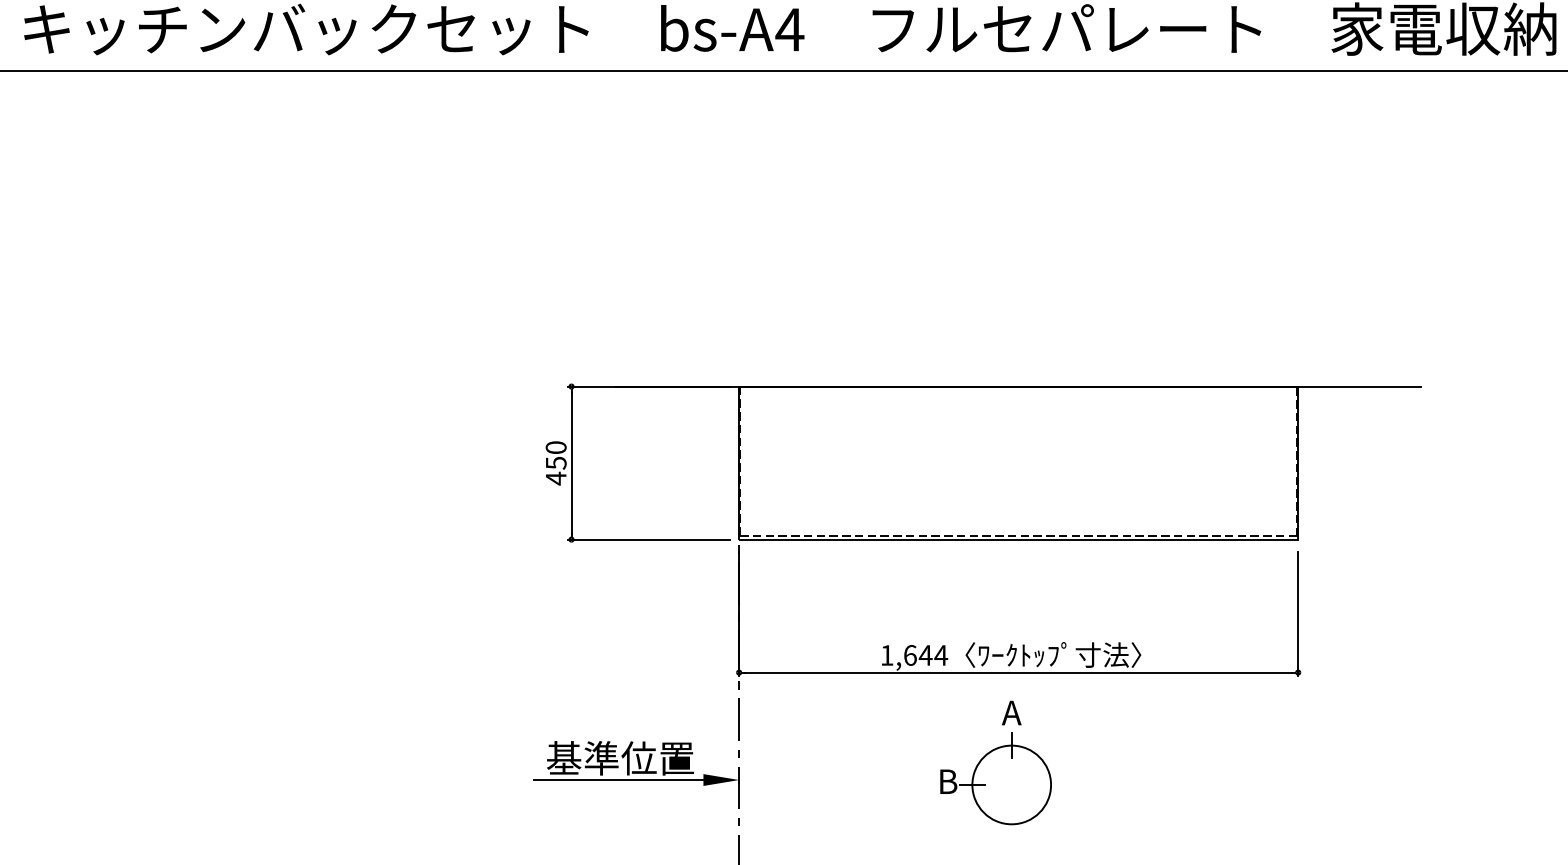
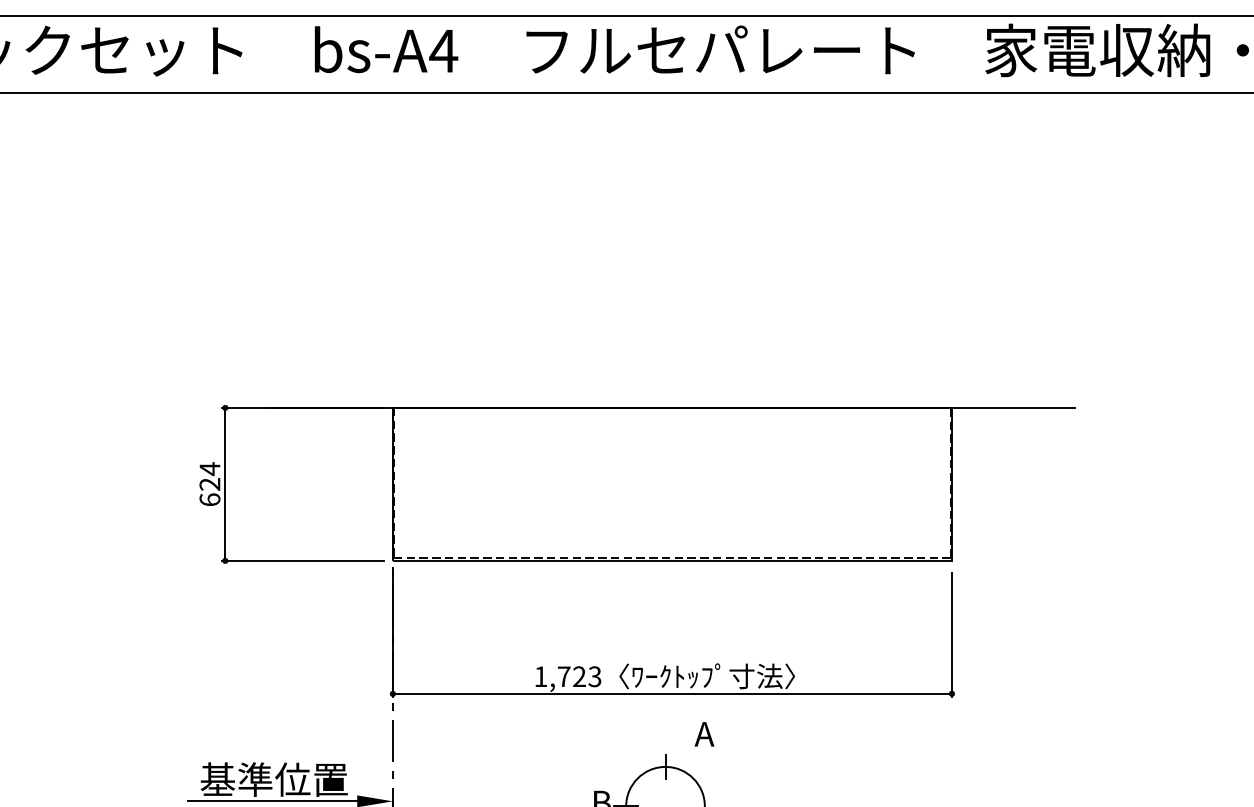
text: (555, 462) -> (209, 483), 450 -> 624
text: (926, 655) -> (580, 676), 1,644 -> 1,723
text: (1011, 712) -> (704, 733), moved

